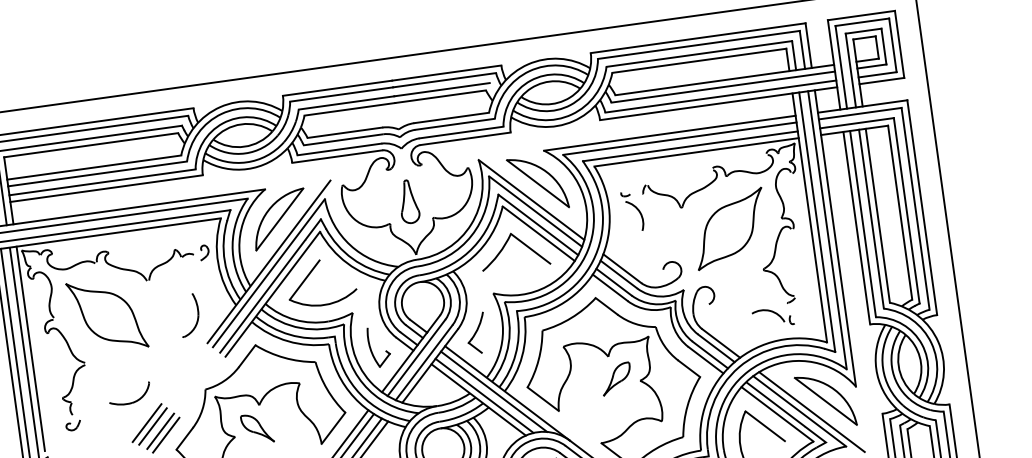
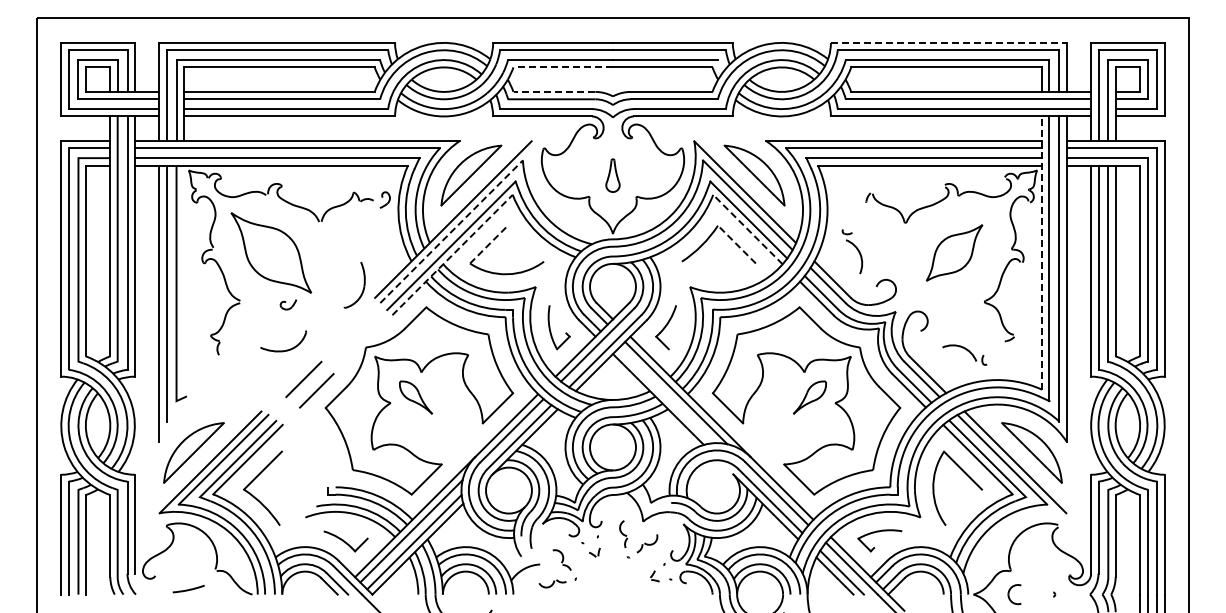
line: (697, 37) -> (948, 42), solid -> dashed
line: (350, 109) -> (563, 67), solid -> dashed
line: (344, 132) -> (554, 91), solid -> dashed
part: (408, 201) -> (612, 175), size x0.7
part: (632, 211) -> (852, 251), moved
line: (810, 218) -> (1042, 253), solid -> dashed
part: (729, 228) -> (954, 252), size x0.7
line: (538, 233) -> (747, 229), solid -> dashed
line: (530, 248) -> (736, 244), solid -> dashed
line: (268, 272) -> (451, 231), solid -> dashed
line: (305, 280) -> (489, 244), solid -> dashed
line: (272, 293) -> (452, 254), solid -> dashed
part: (197, 313) -> (363, 284), moved
part: (772, 317) -> (964, 354), moved
line: (30, 348) -> (183, 277), removed
line: (484, 395) -> (665, 395), removed
line: (146, 422) -> (297, 374), removed
part: (73, 425) -> (288, 304), moved
line: (160, 431) -> (311, 385), removed

